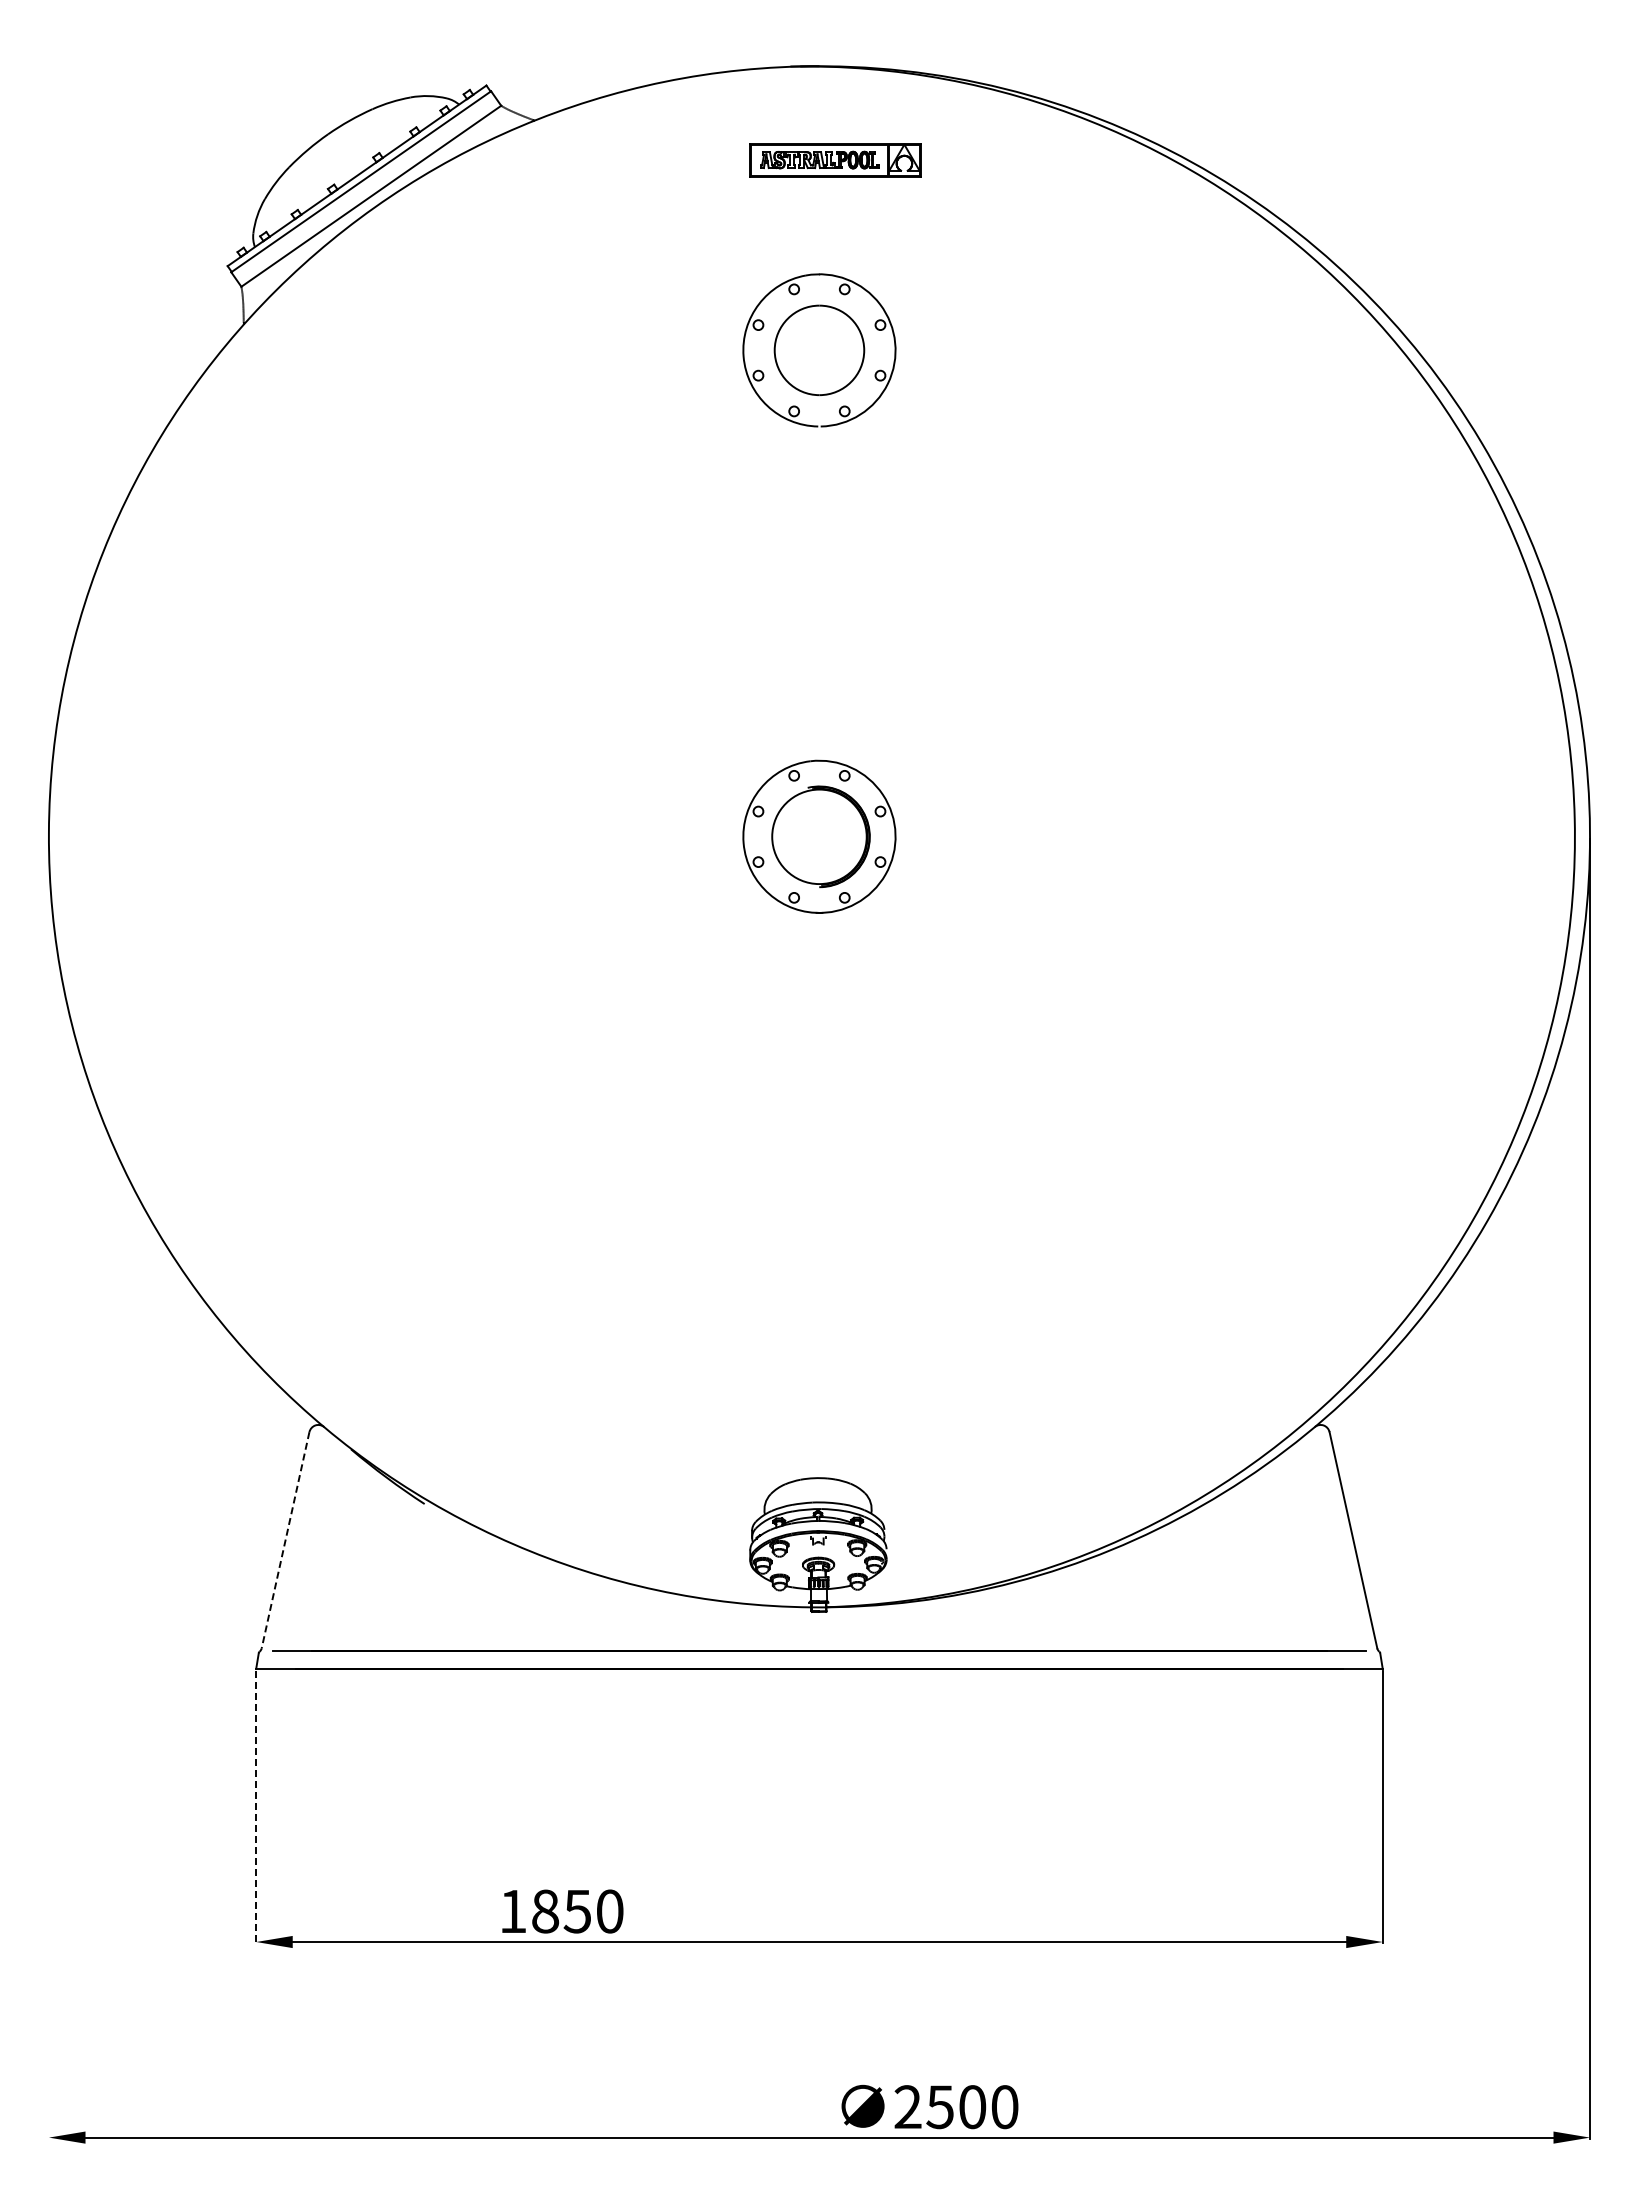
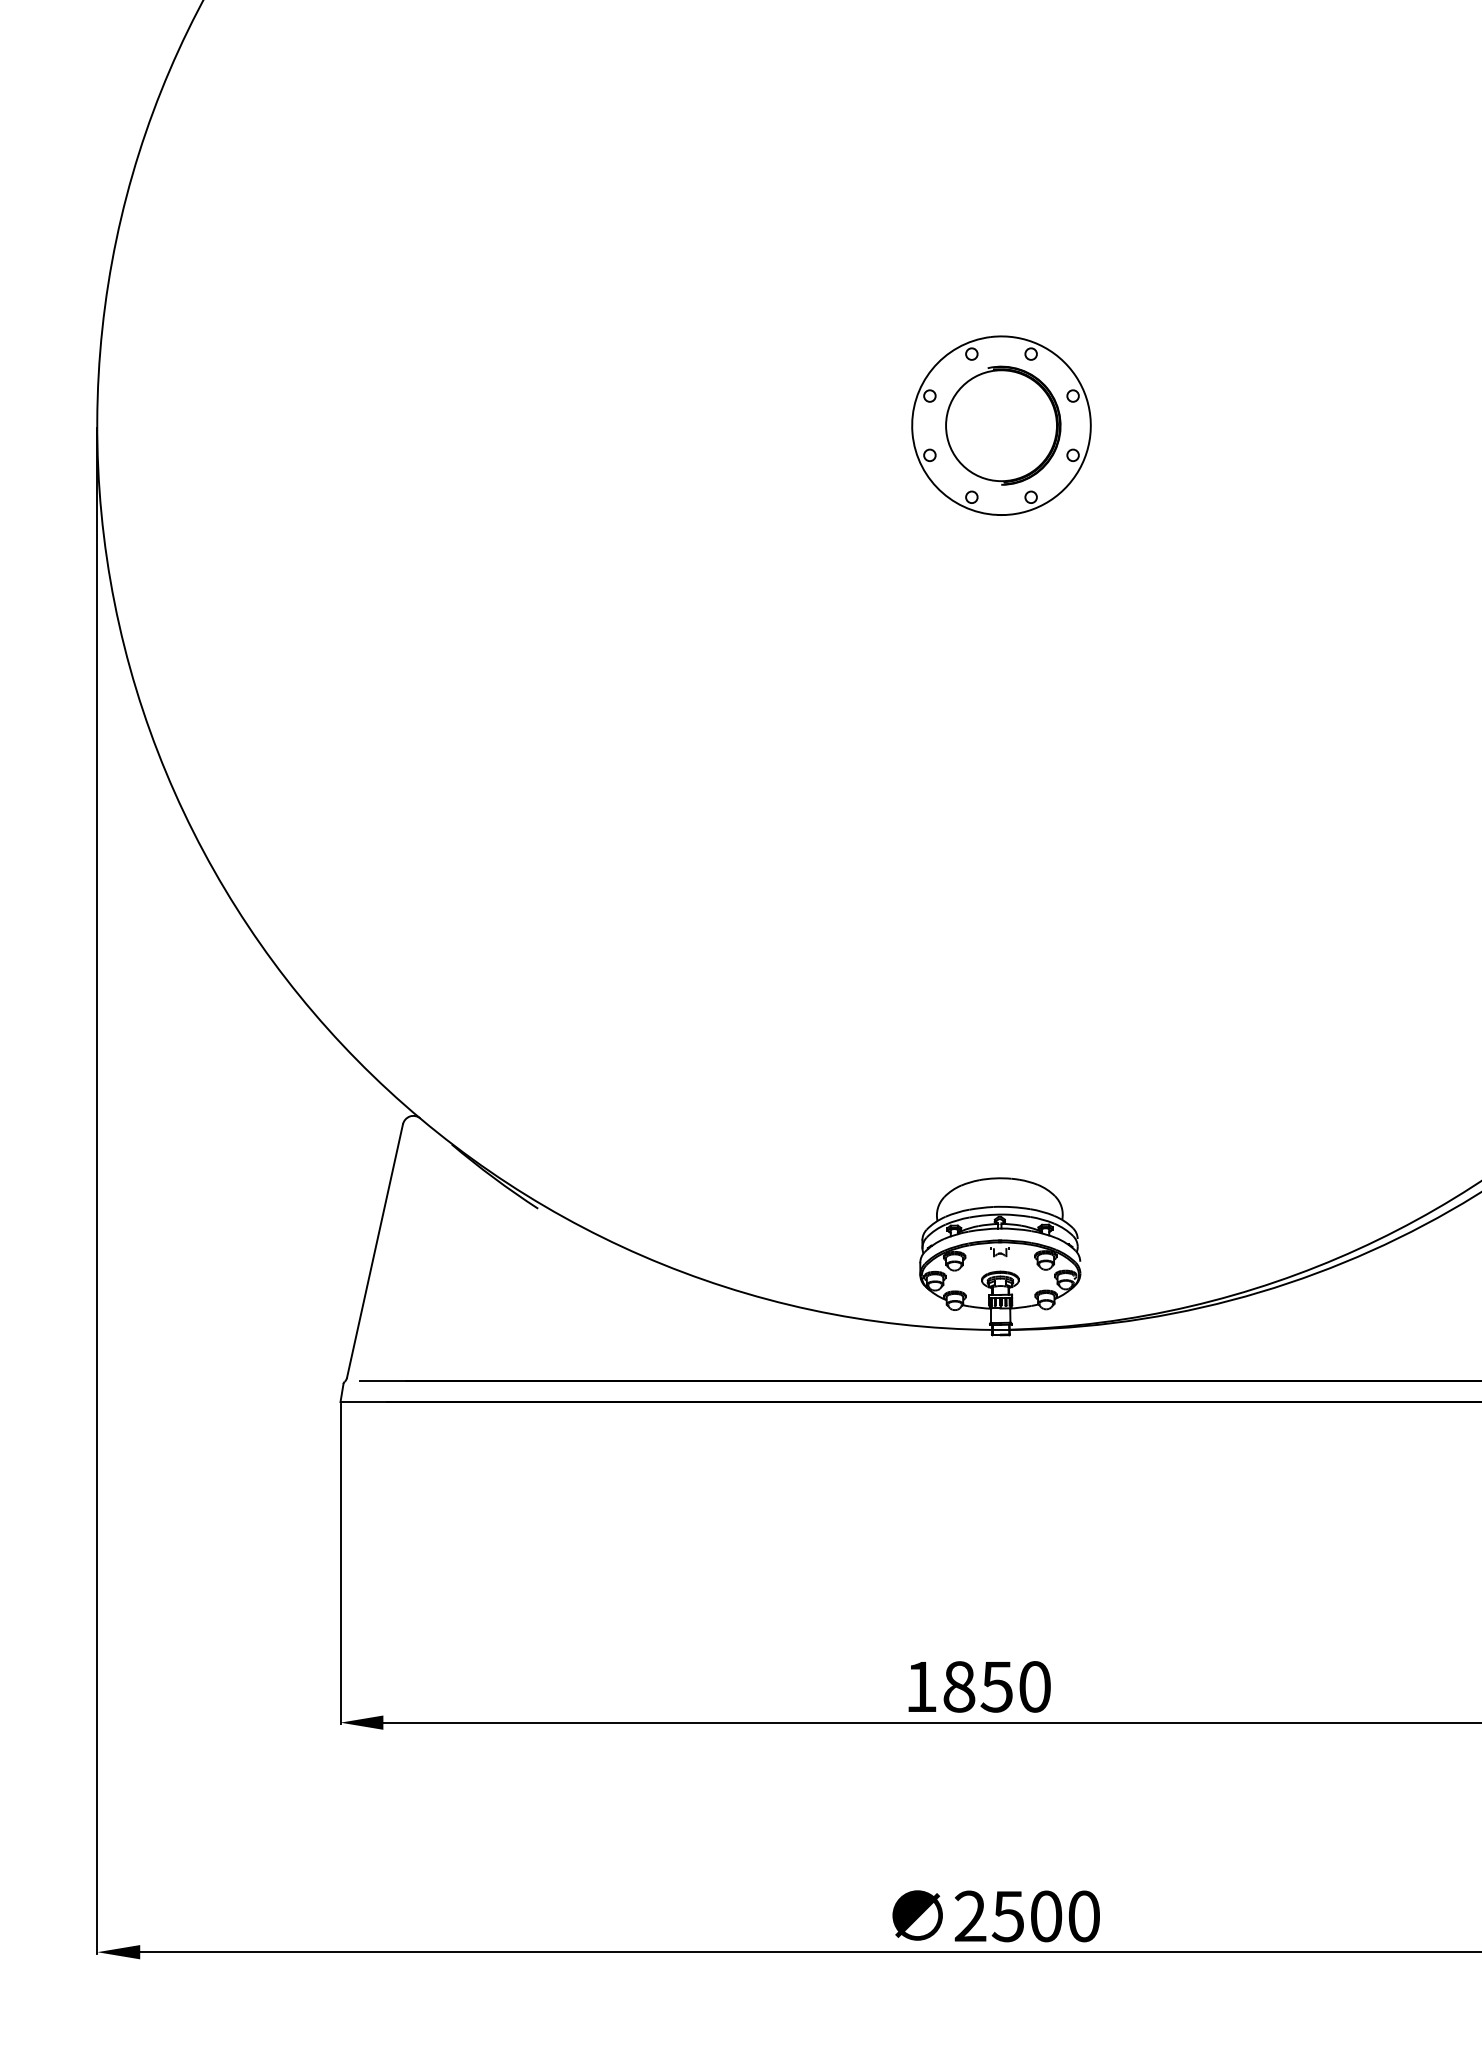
line: (48, 1488) -> (96, 1190), added
line: (285, 1540) -> (374, 1251), dashed -> solid
line: (256, 1807) -> (340, 1564), dashed -> solid
text: (562, 1911) -> (979, 1686), moved
text: (929, 2106) -> (995, 1915), moved

